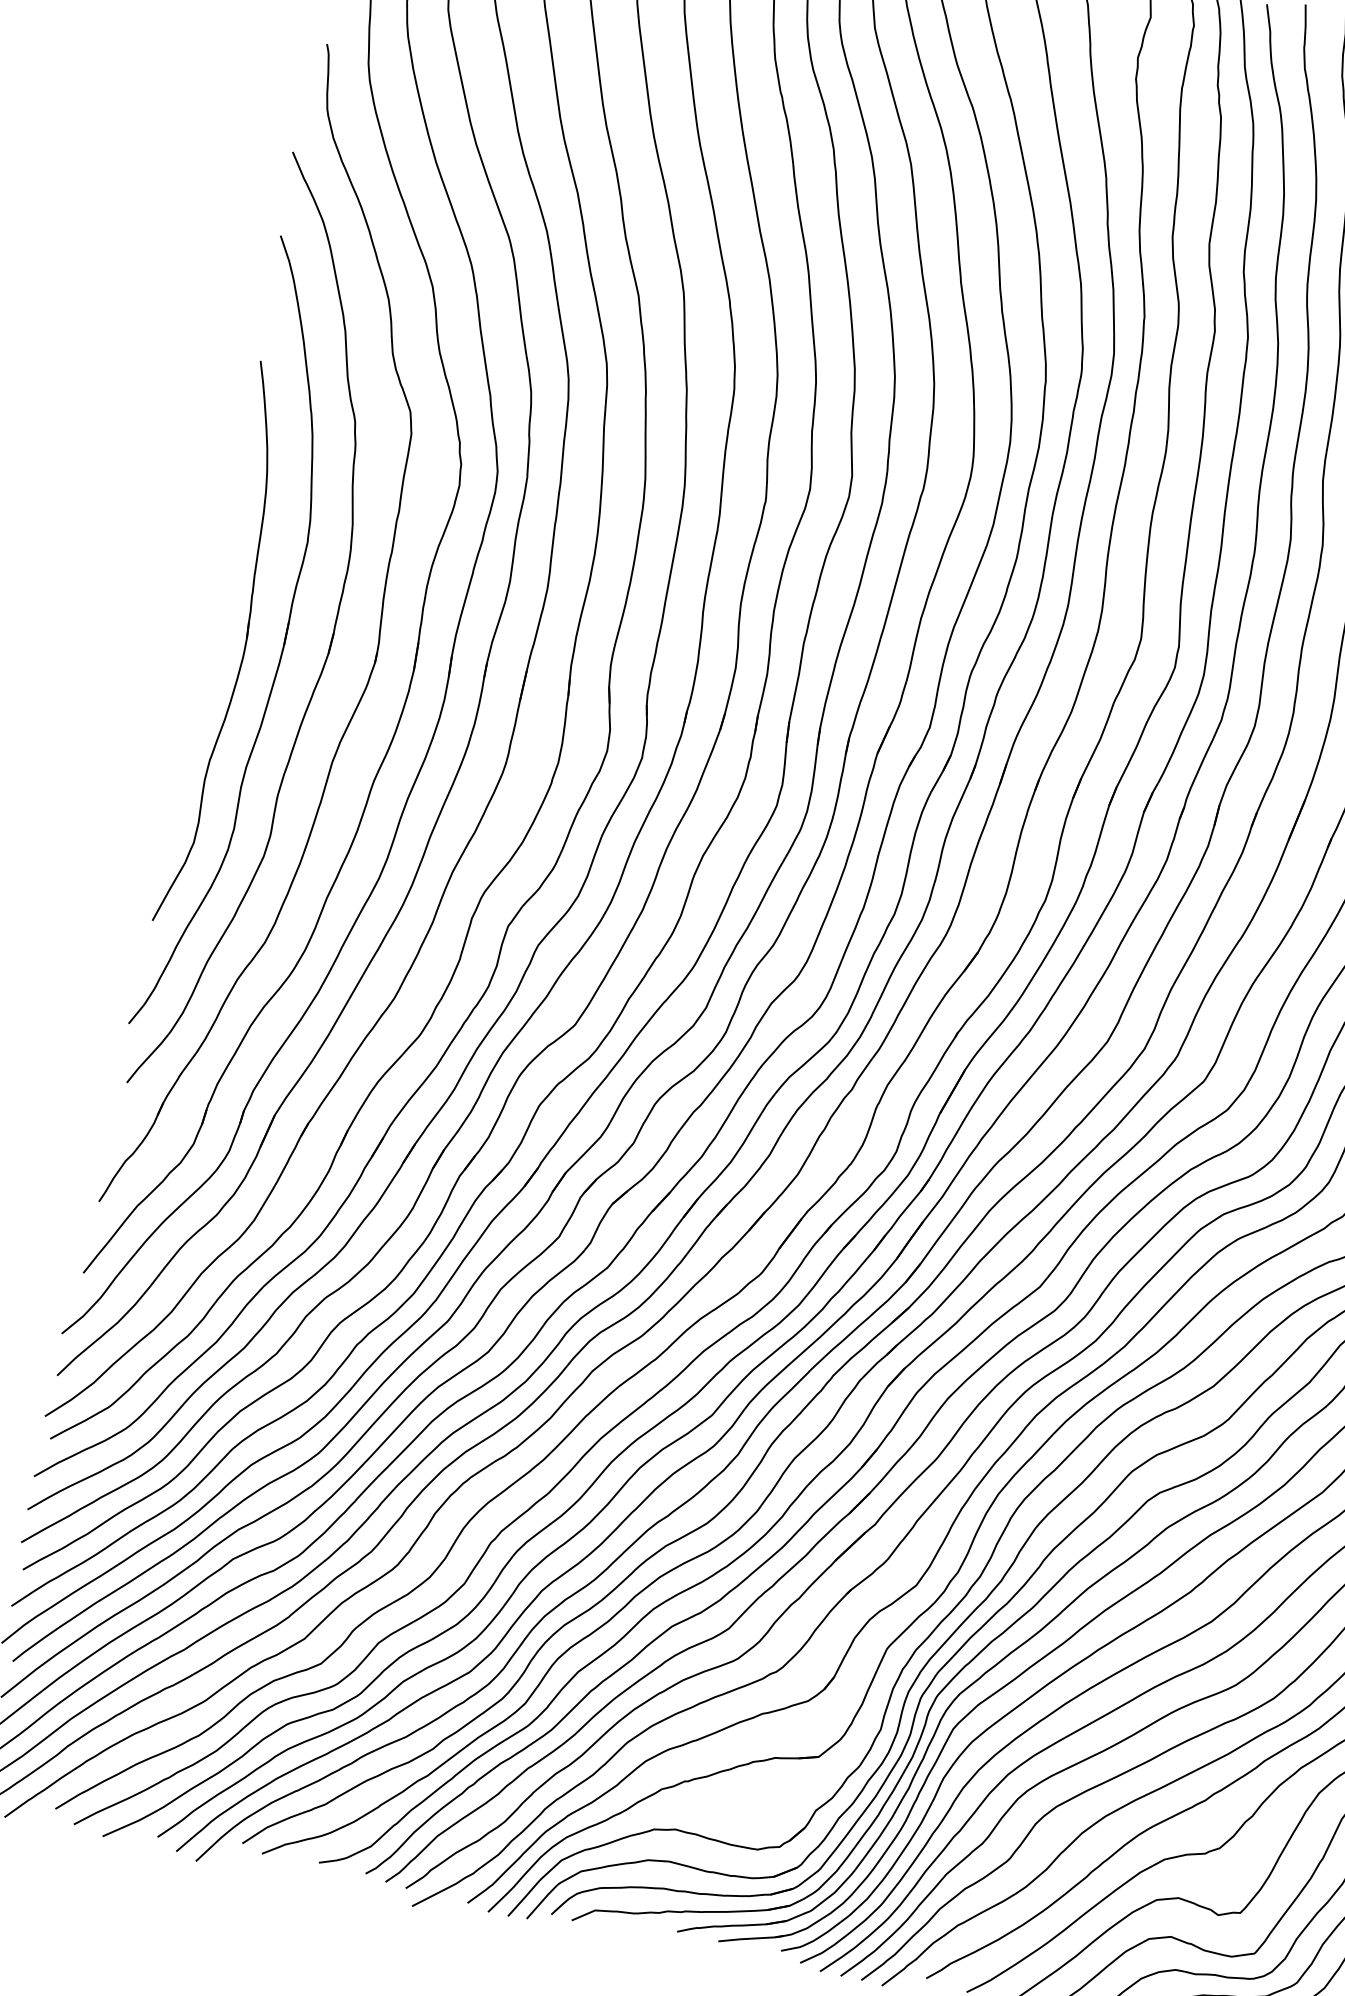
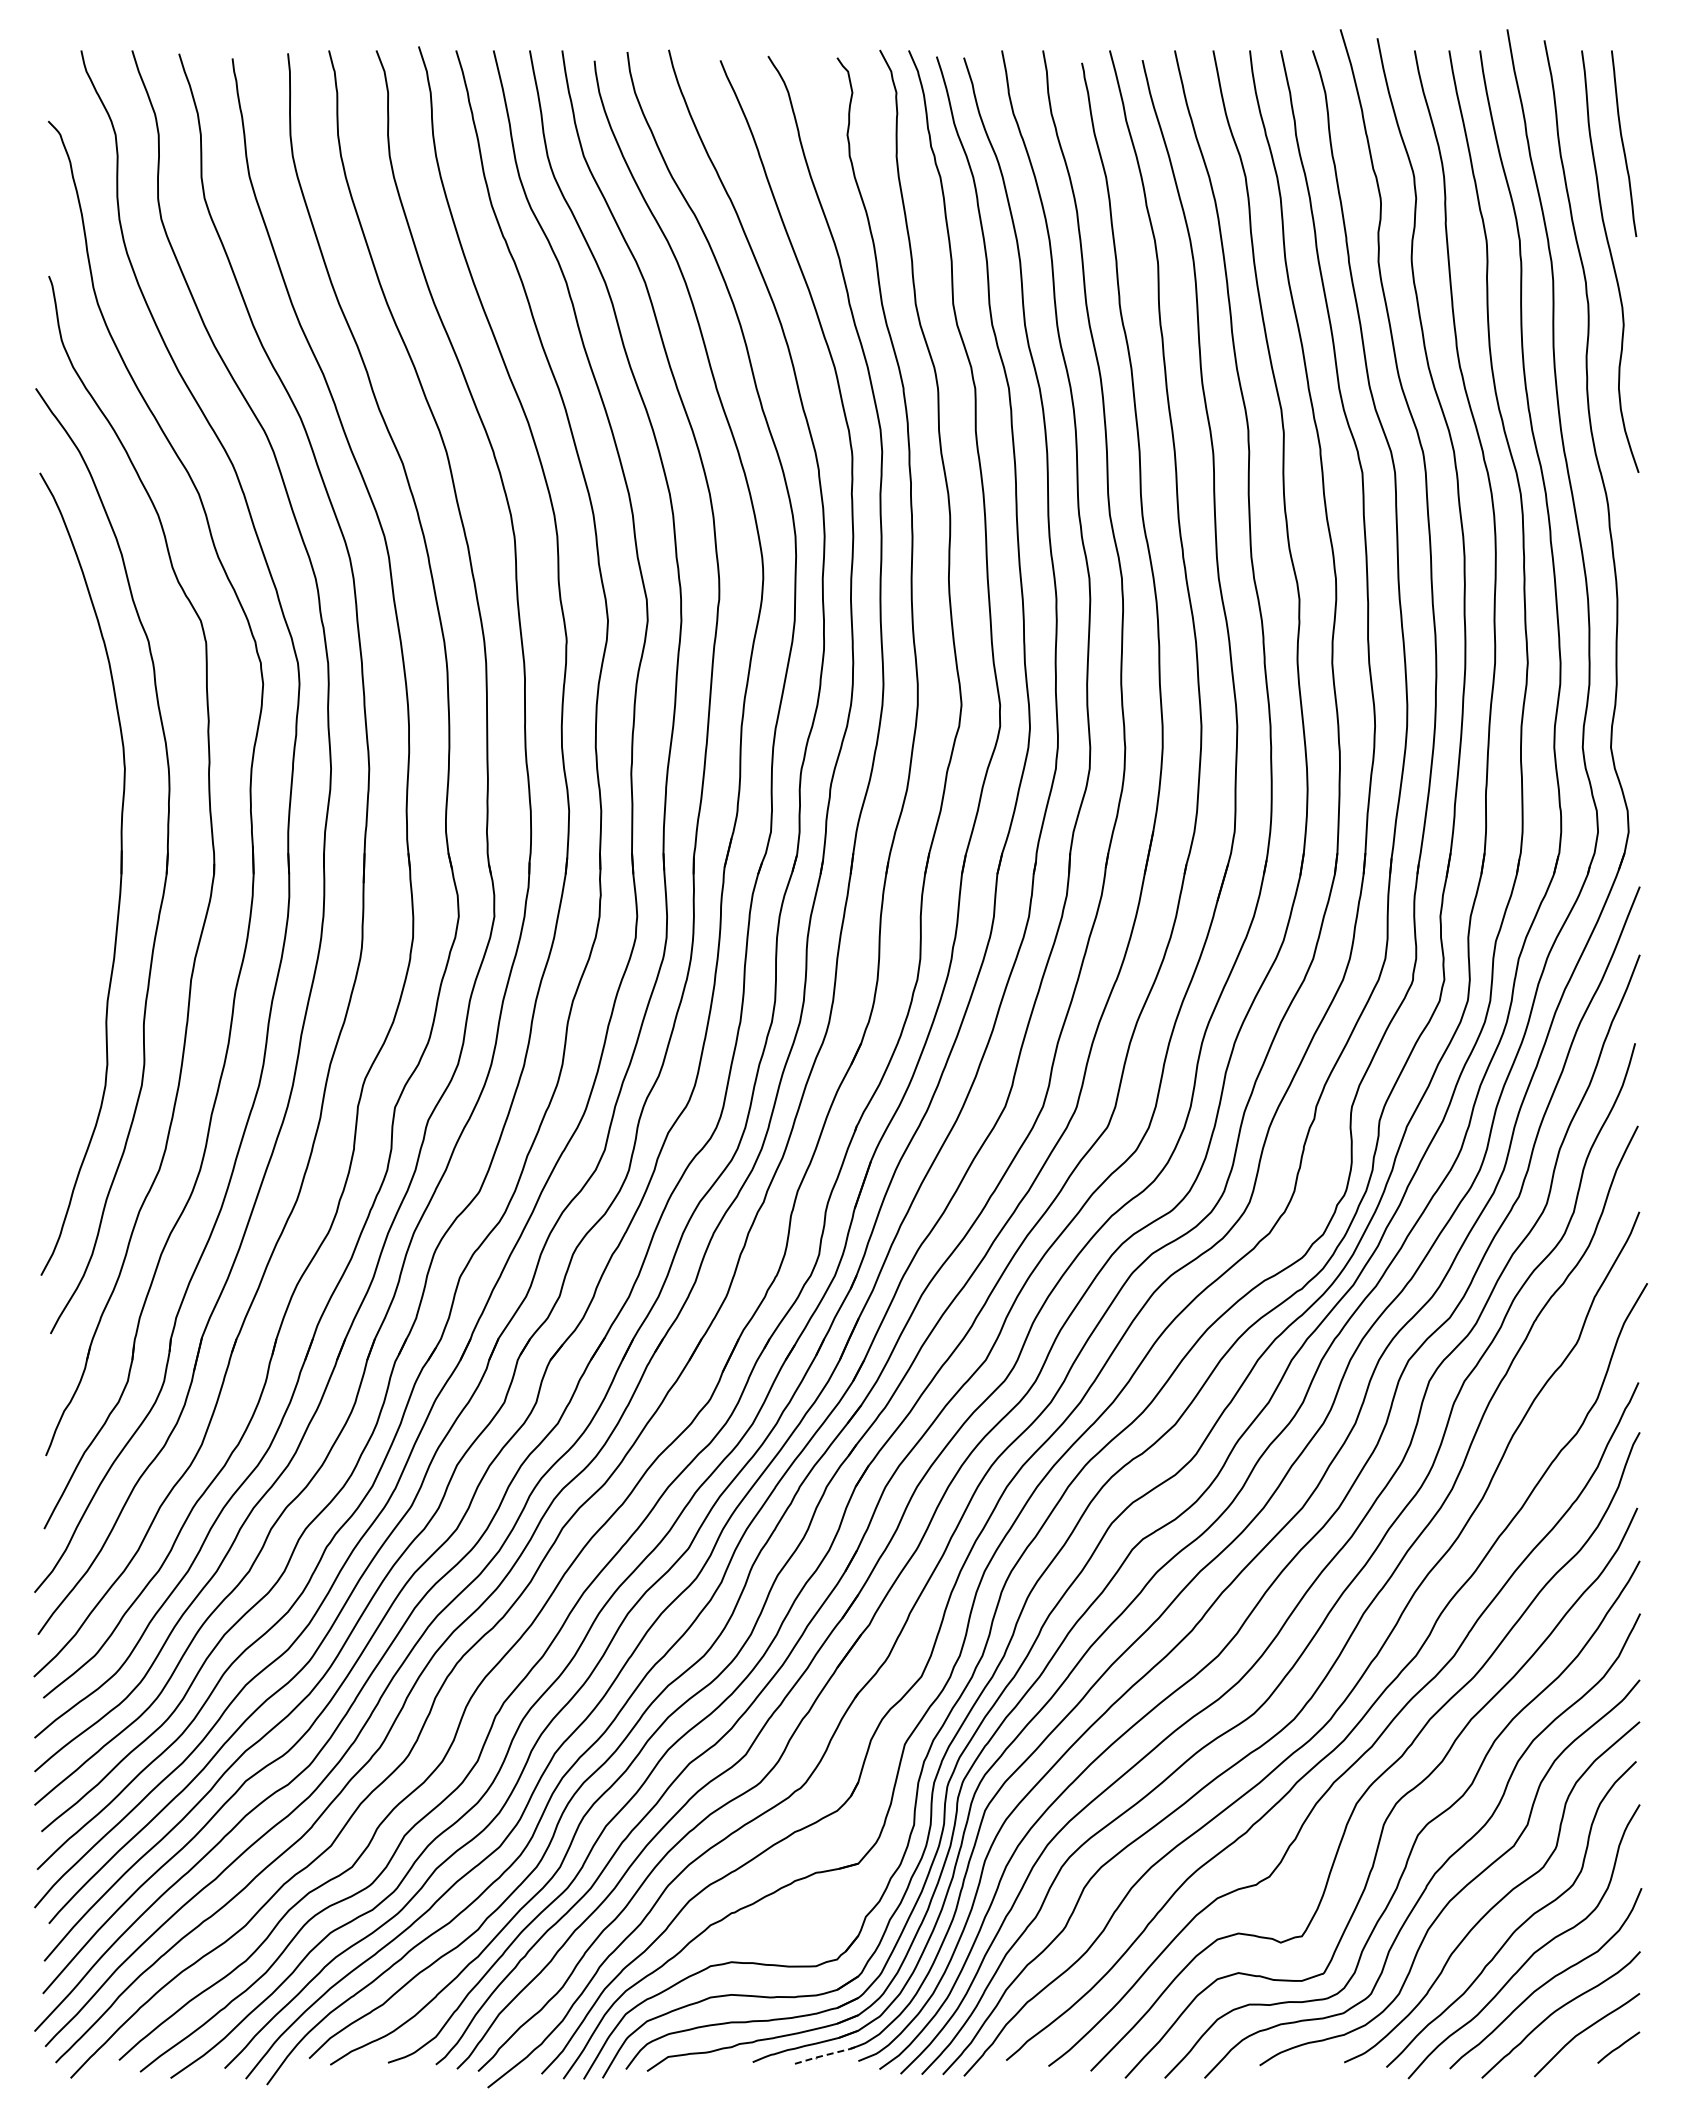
part: (243, 647) -> (82, 884), removed
line: (751, 1938) -> (826, 2054), solid -> dashed

